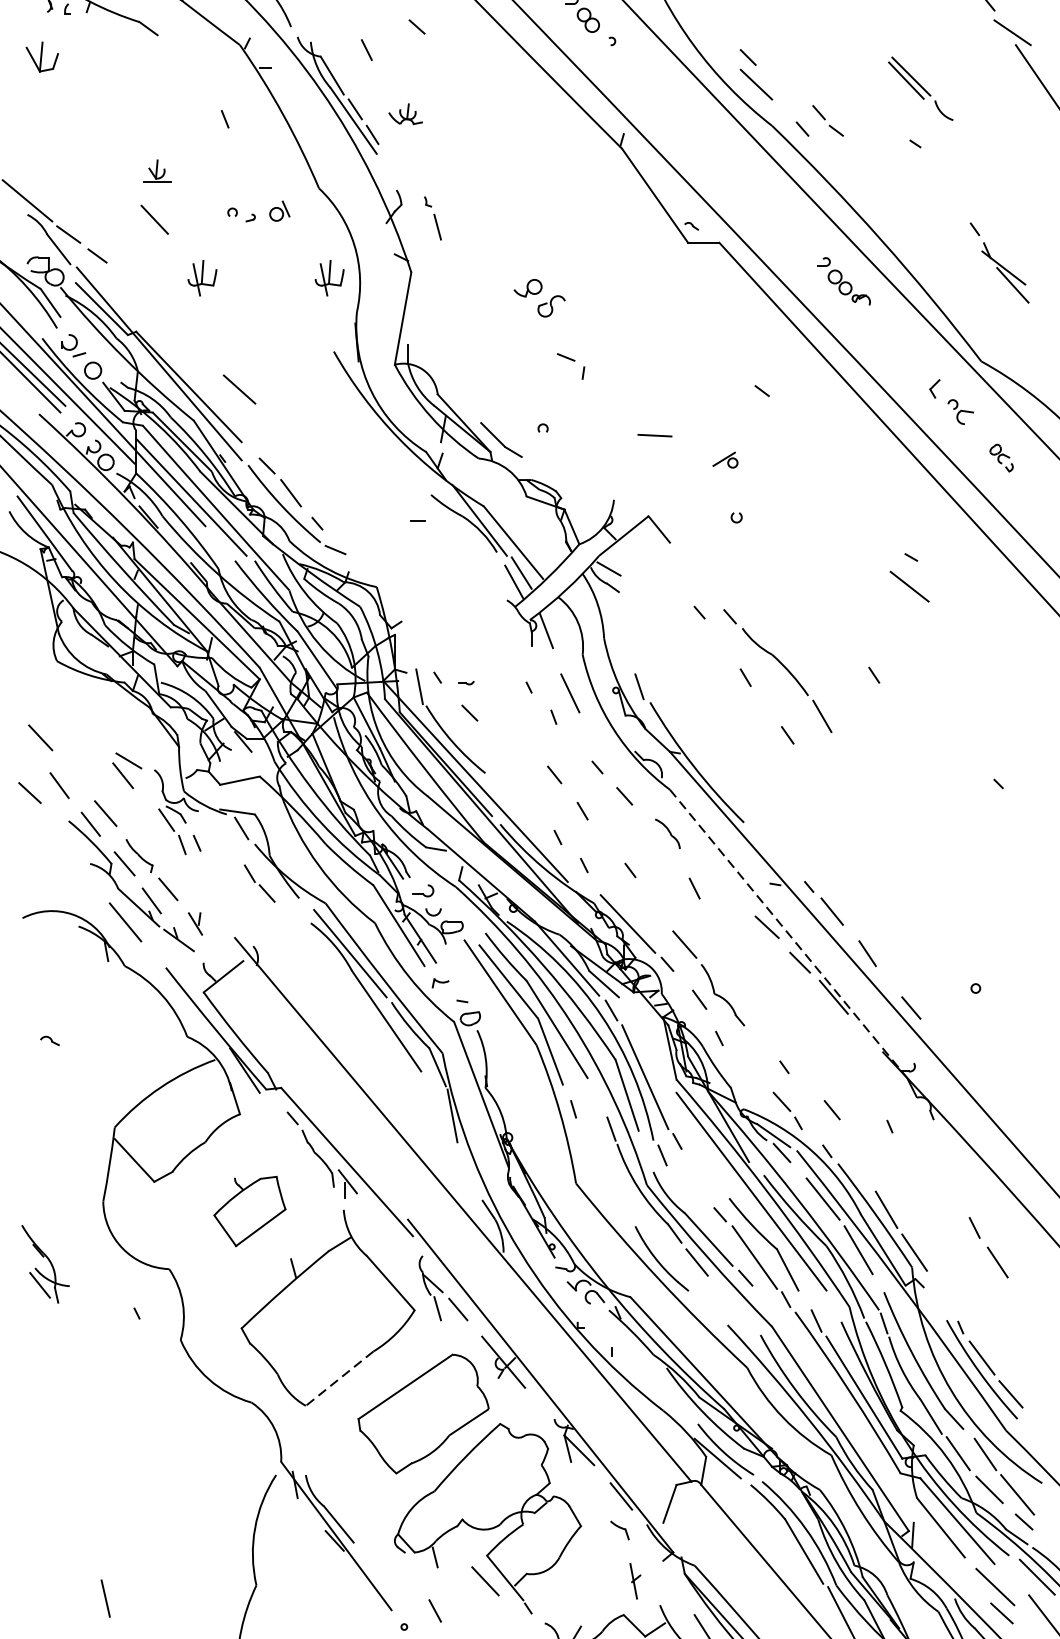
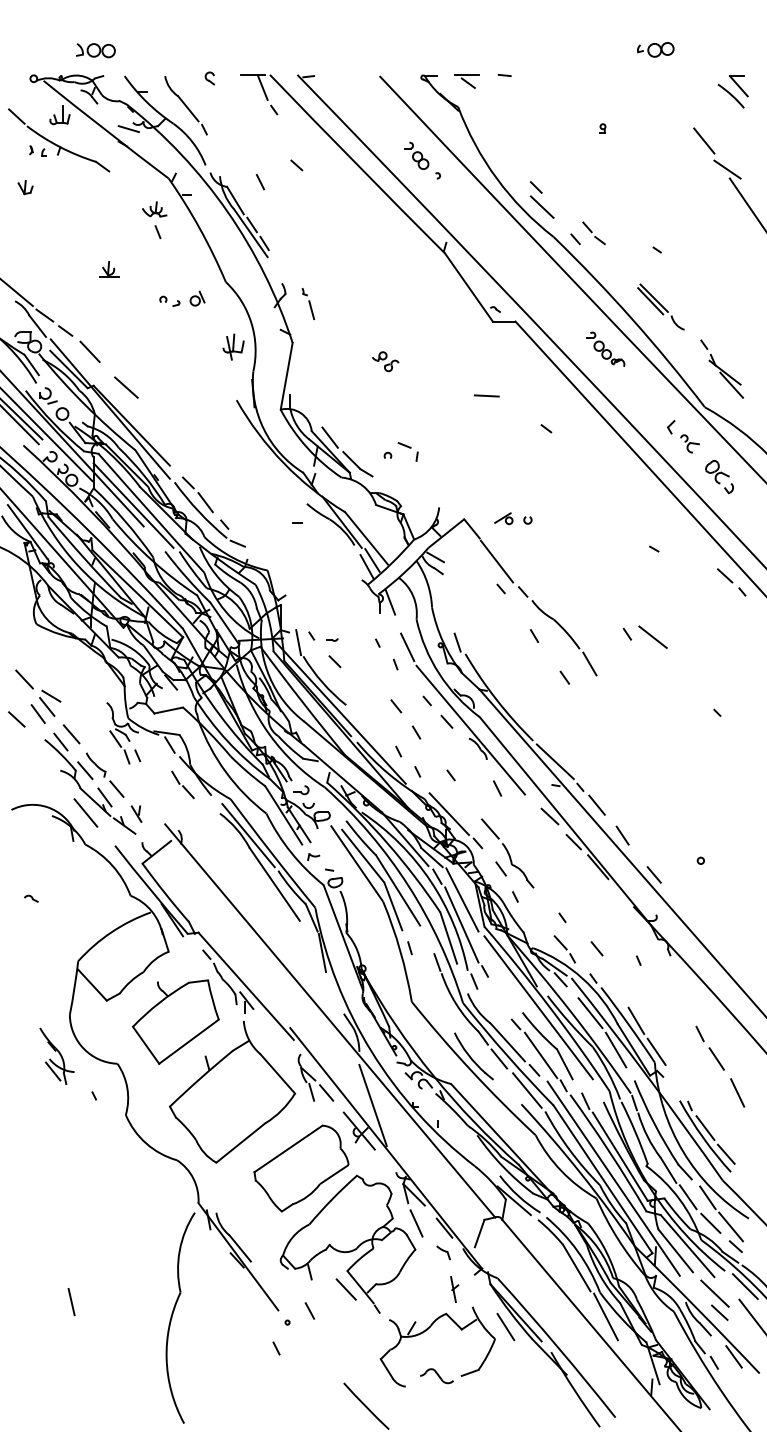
part: (41, 57) -> (25, 187), size x0.62
part: (919, 87) -> (660, 306), moved
part: (405, 114) -> (154, 209), moved
line: (153, 219) -> (89, 351), moved
part: (1000, 262) -> (722, 368), moved
part: (202, 277) -> (141, 346), removed
part: (539, 298) -> (385, 361), size x0.71
part: (570, 365) -> (407, 451), moved
line: (239, 389) -> (126, 387), moved
line: (462, 403) -> (329, 437), added
line: (654, 434) -> (486, 395), moved
part: (1001, 458) -> (719, 477), size x1.67
part: (725, 459) -> (503, 518), moved
line: (693, 574) -> (496, 561), added
line: (908, 585) -> (652, 636), moved
part: (1018, 603) -> (731, 582), added
part: (127, 769) -> (50, 702), moved
line: (657, 806) -> (470, 729), added
line: (773, 851) -> (554, 761), added
line: (788, 934) -> (565, 821), dashed -> solid
line: (646, 1041) -> (462, 899), added
part: (249, 1210) -> (175, 1021), size x1.67
part: (44, 1263) -> (56, 1055), moved
line: (736, 1306) -> (527, 1090), added
line: (1026, 1308) -> (737, 1092), added
line: (521, 1325) -> (372, 1104), added
line: (339, 1379) -> (240, 1143), dashed -> solid
line: (854, 1427) -> (613, 1178), added
line: (582, 1489) -> (416, 1223), added

